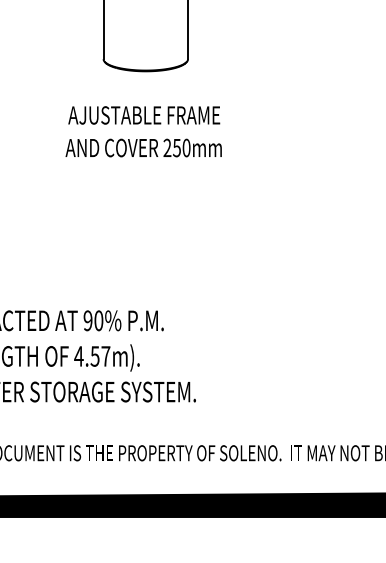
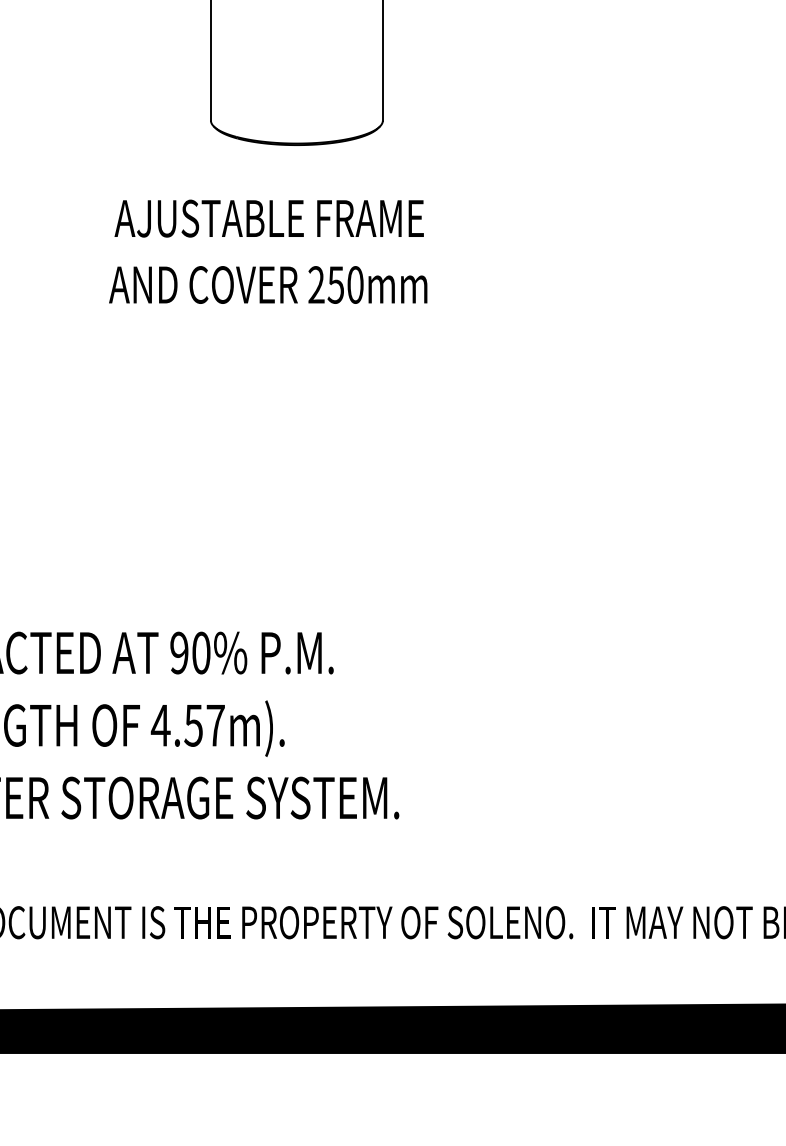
text: (143, 131) -> (267, 251), moved

